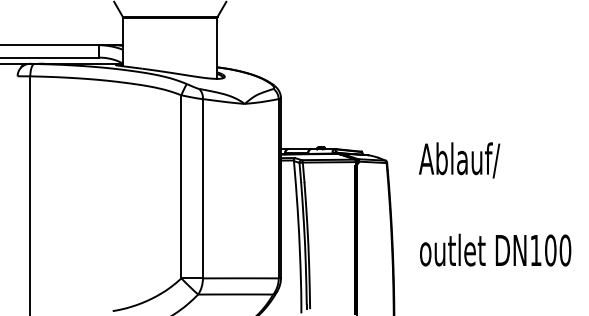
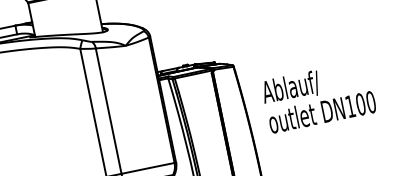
text: (459, 160) -> (290, 88), moved

